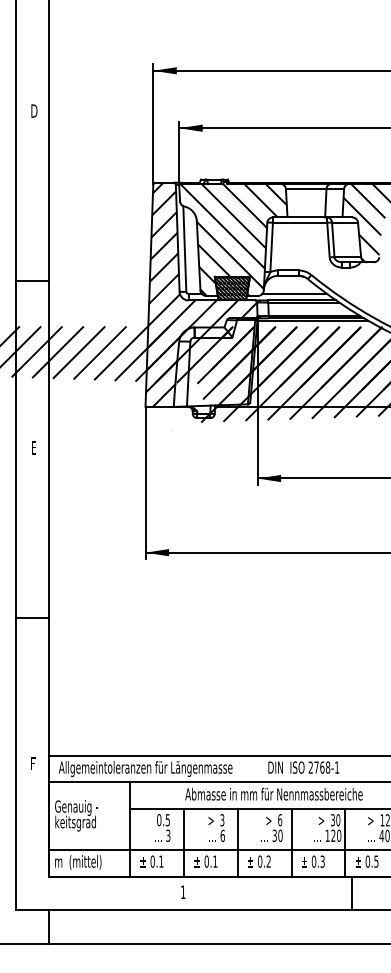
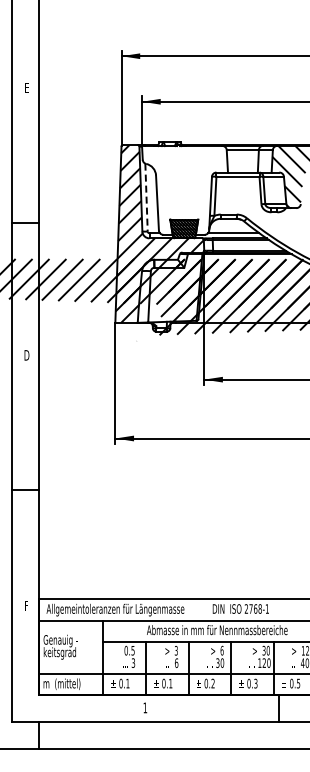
text: (33, 110) -> (26, 87), D -> E
hatch: (232, 238) -> (184, 189), removed
line: (184, 248) -> (146, 197), solid -> dashed
text: (33, 448) -> (26, 355), E -> D

